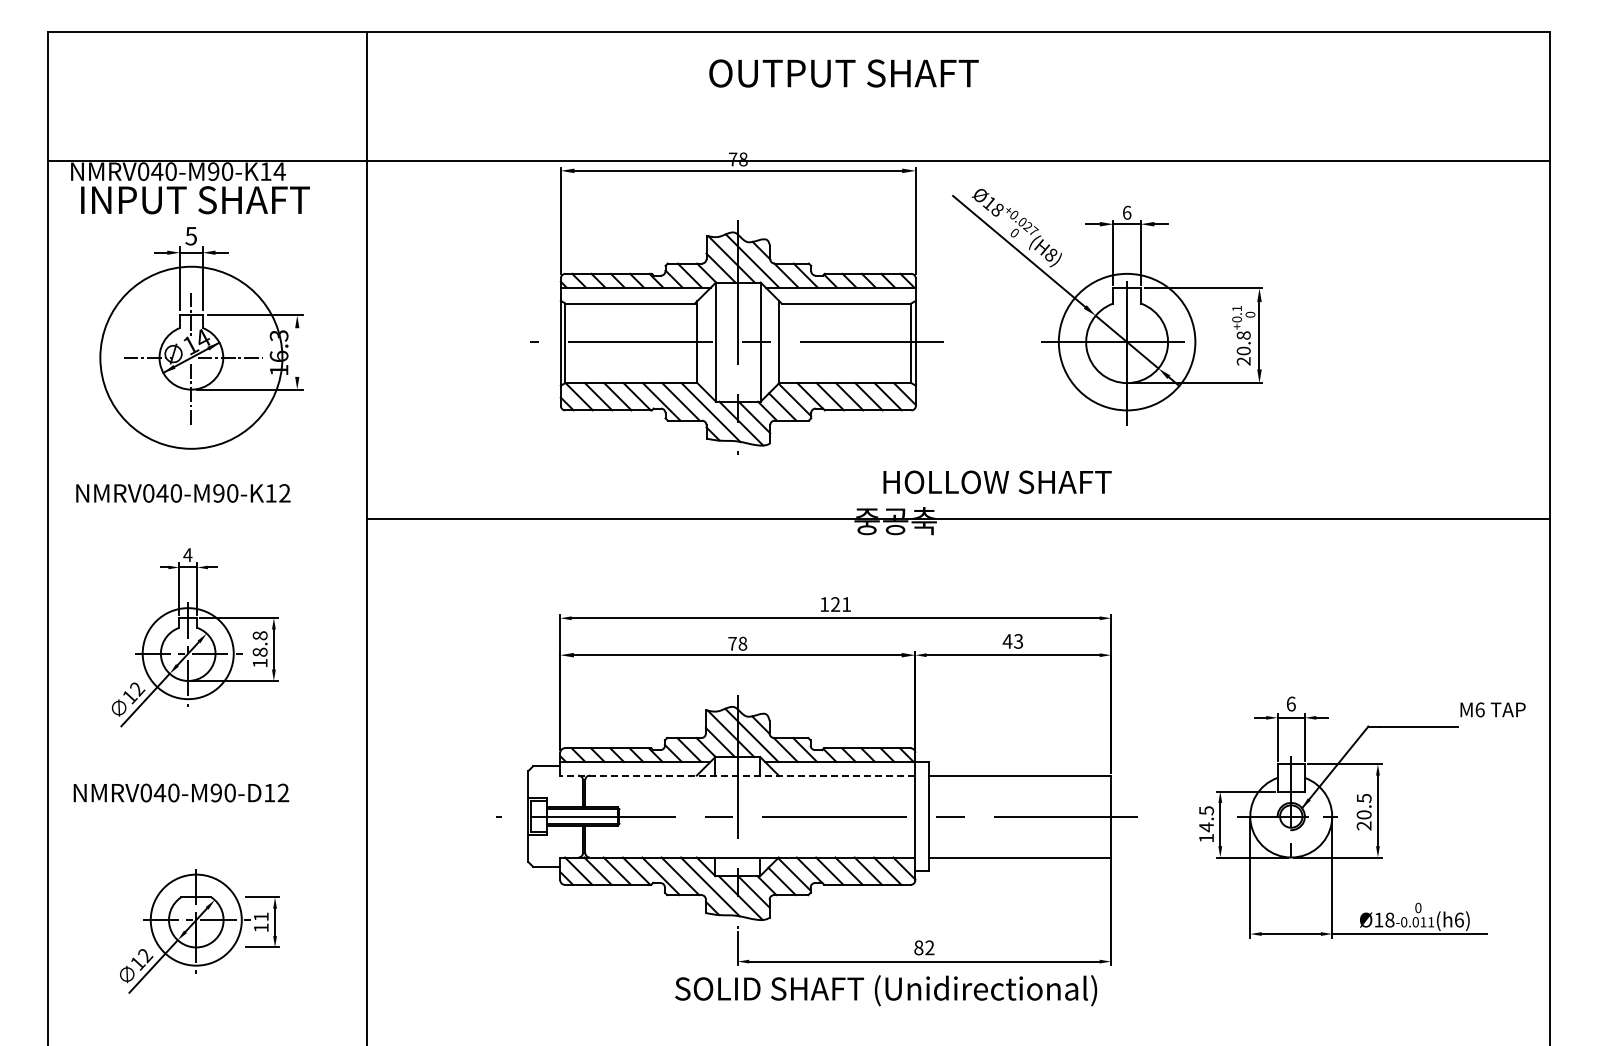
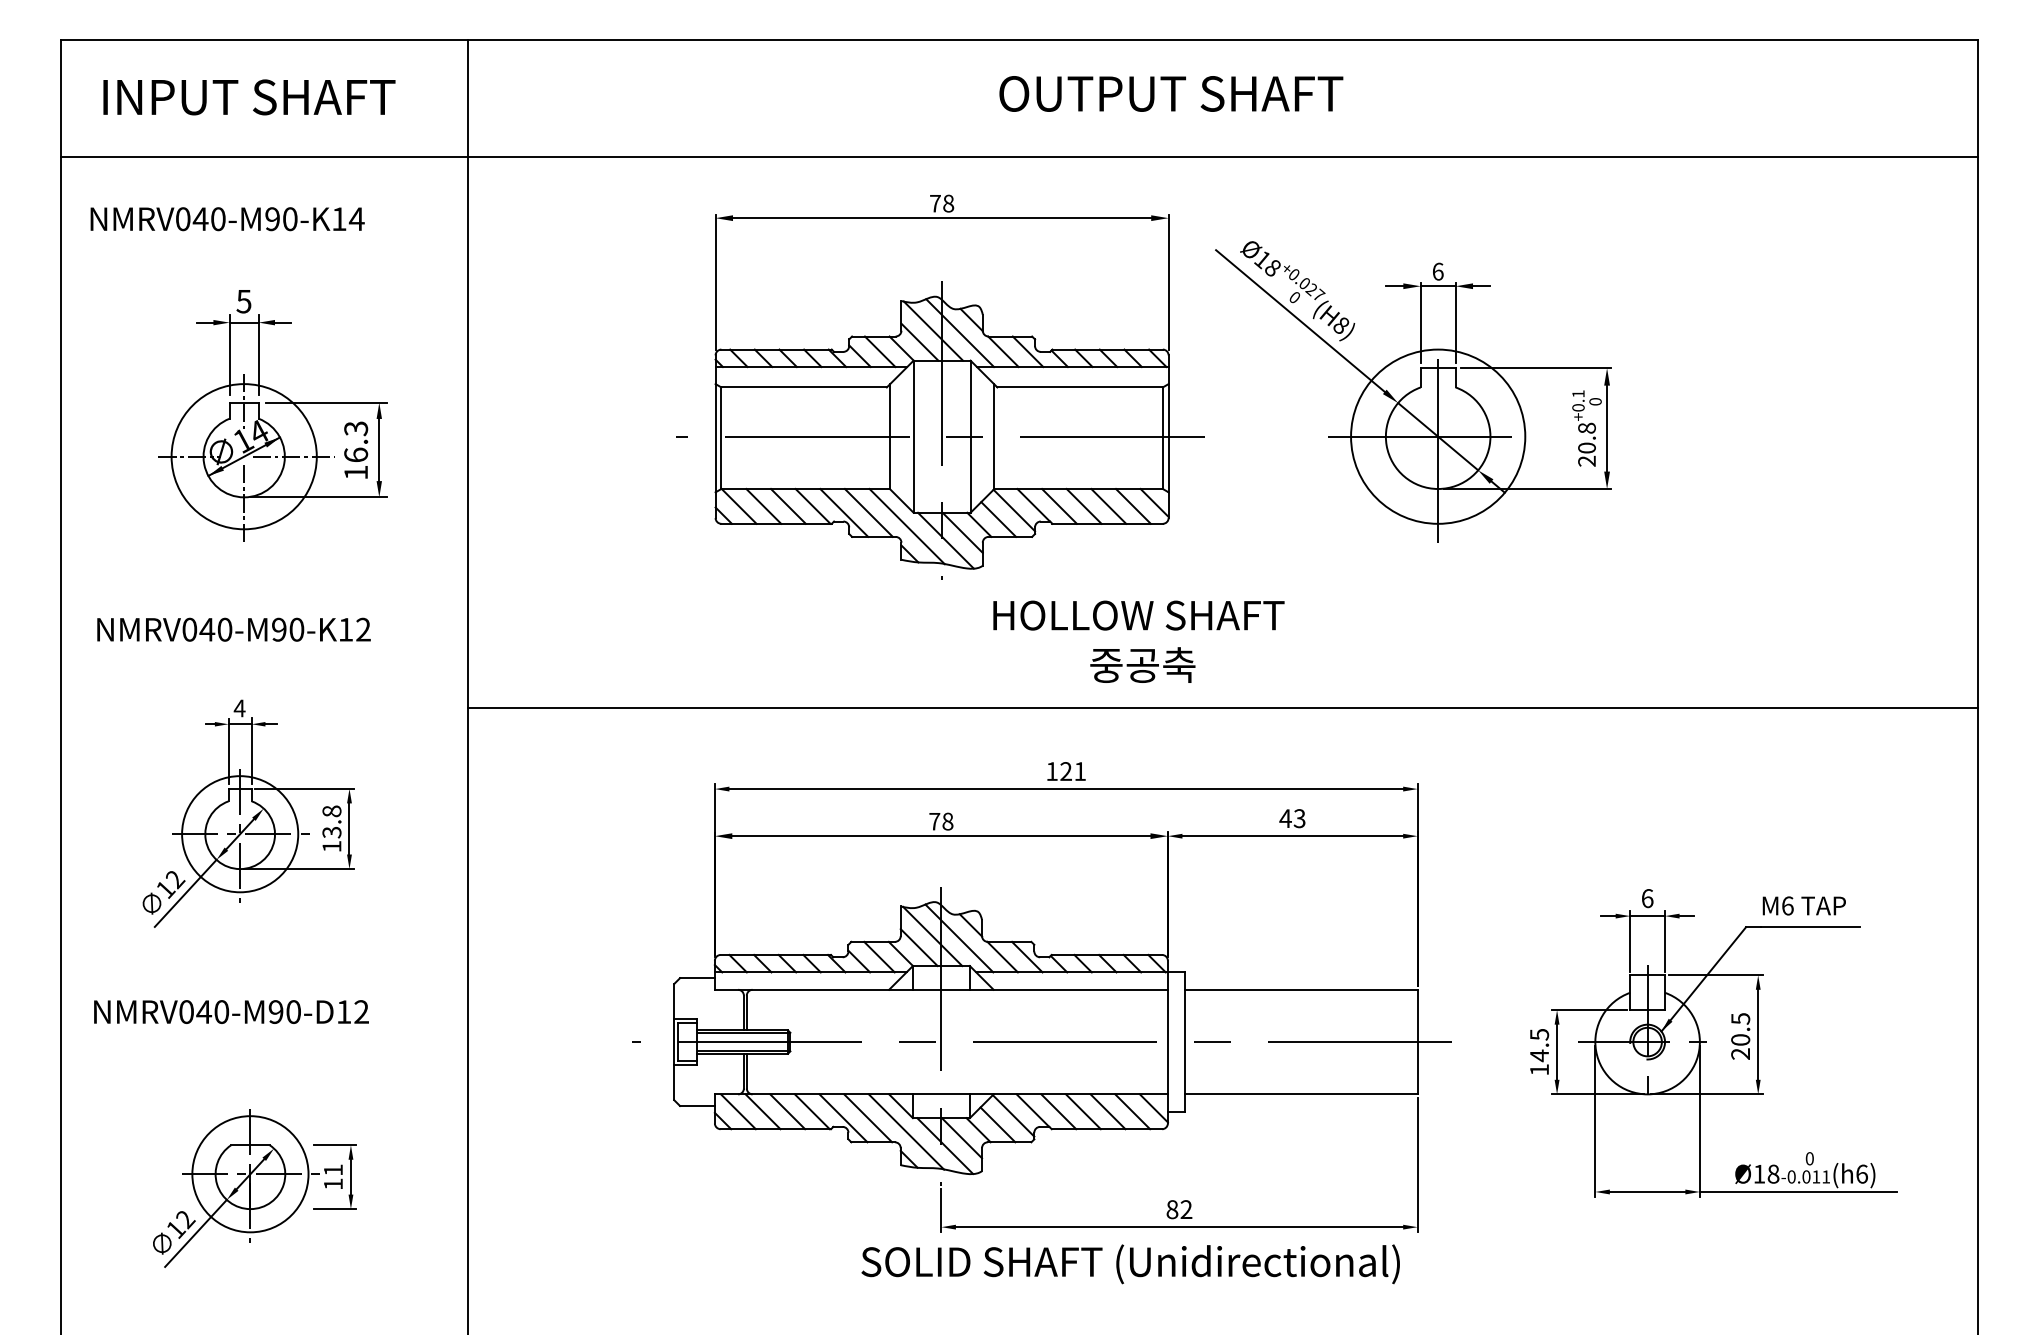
text: (843, 73) -> (1170, 93), moved
line: (798, 160) -> (1018, 156), moved
text: (195, 200) -> (249, 97), moved
line: (297, 352) -> (379, 449), added
circle: (191, 357) -> (244, 456), size x0.62
text: (997, 482) -> (1138, 615), moved
line: (958, 519) -> (1223, 708), moved
text: (259, 651) -> (331, 831), 18.8 -> 13.8
text: (1492, 709) -> (1803, 905), moved
line: (737, 775) -> (941, 989), dashed -> solid

